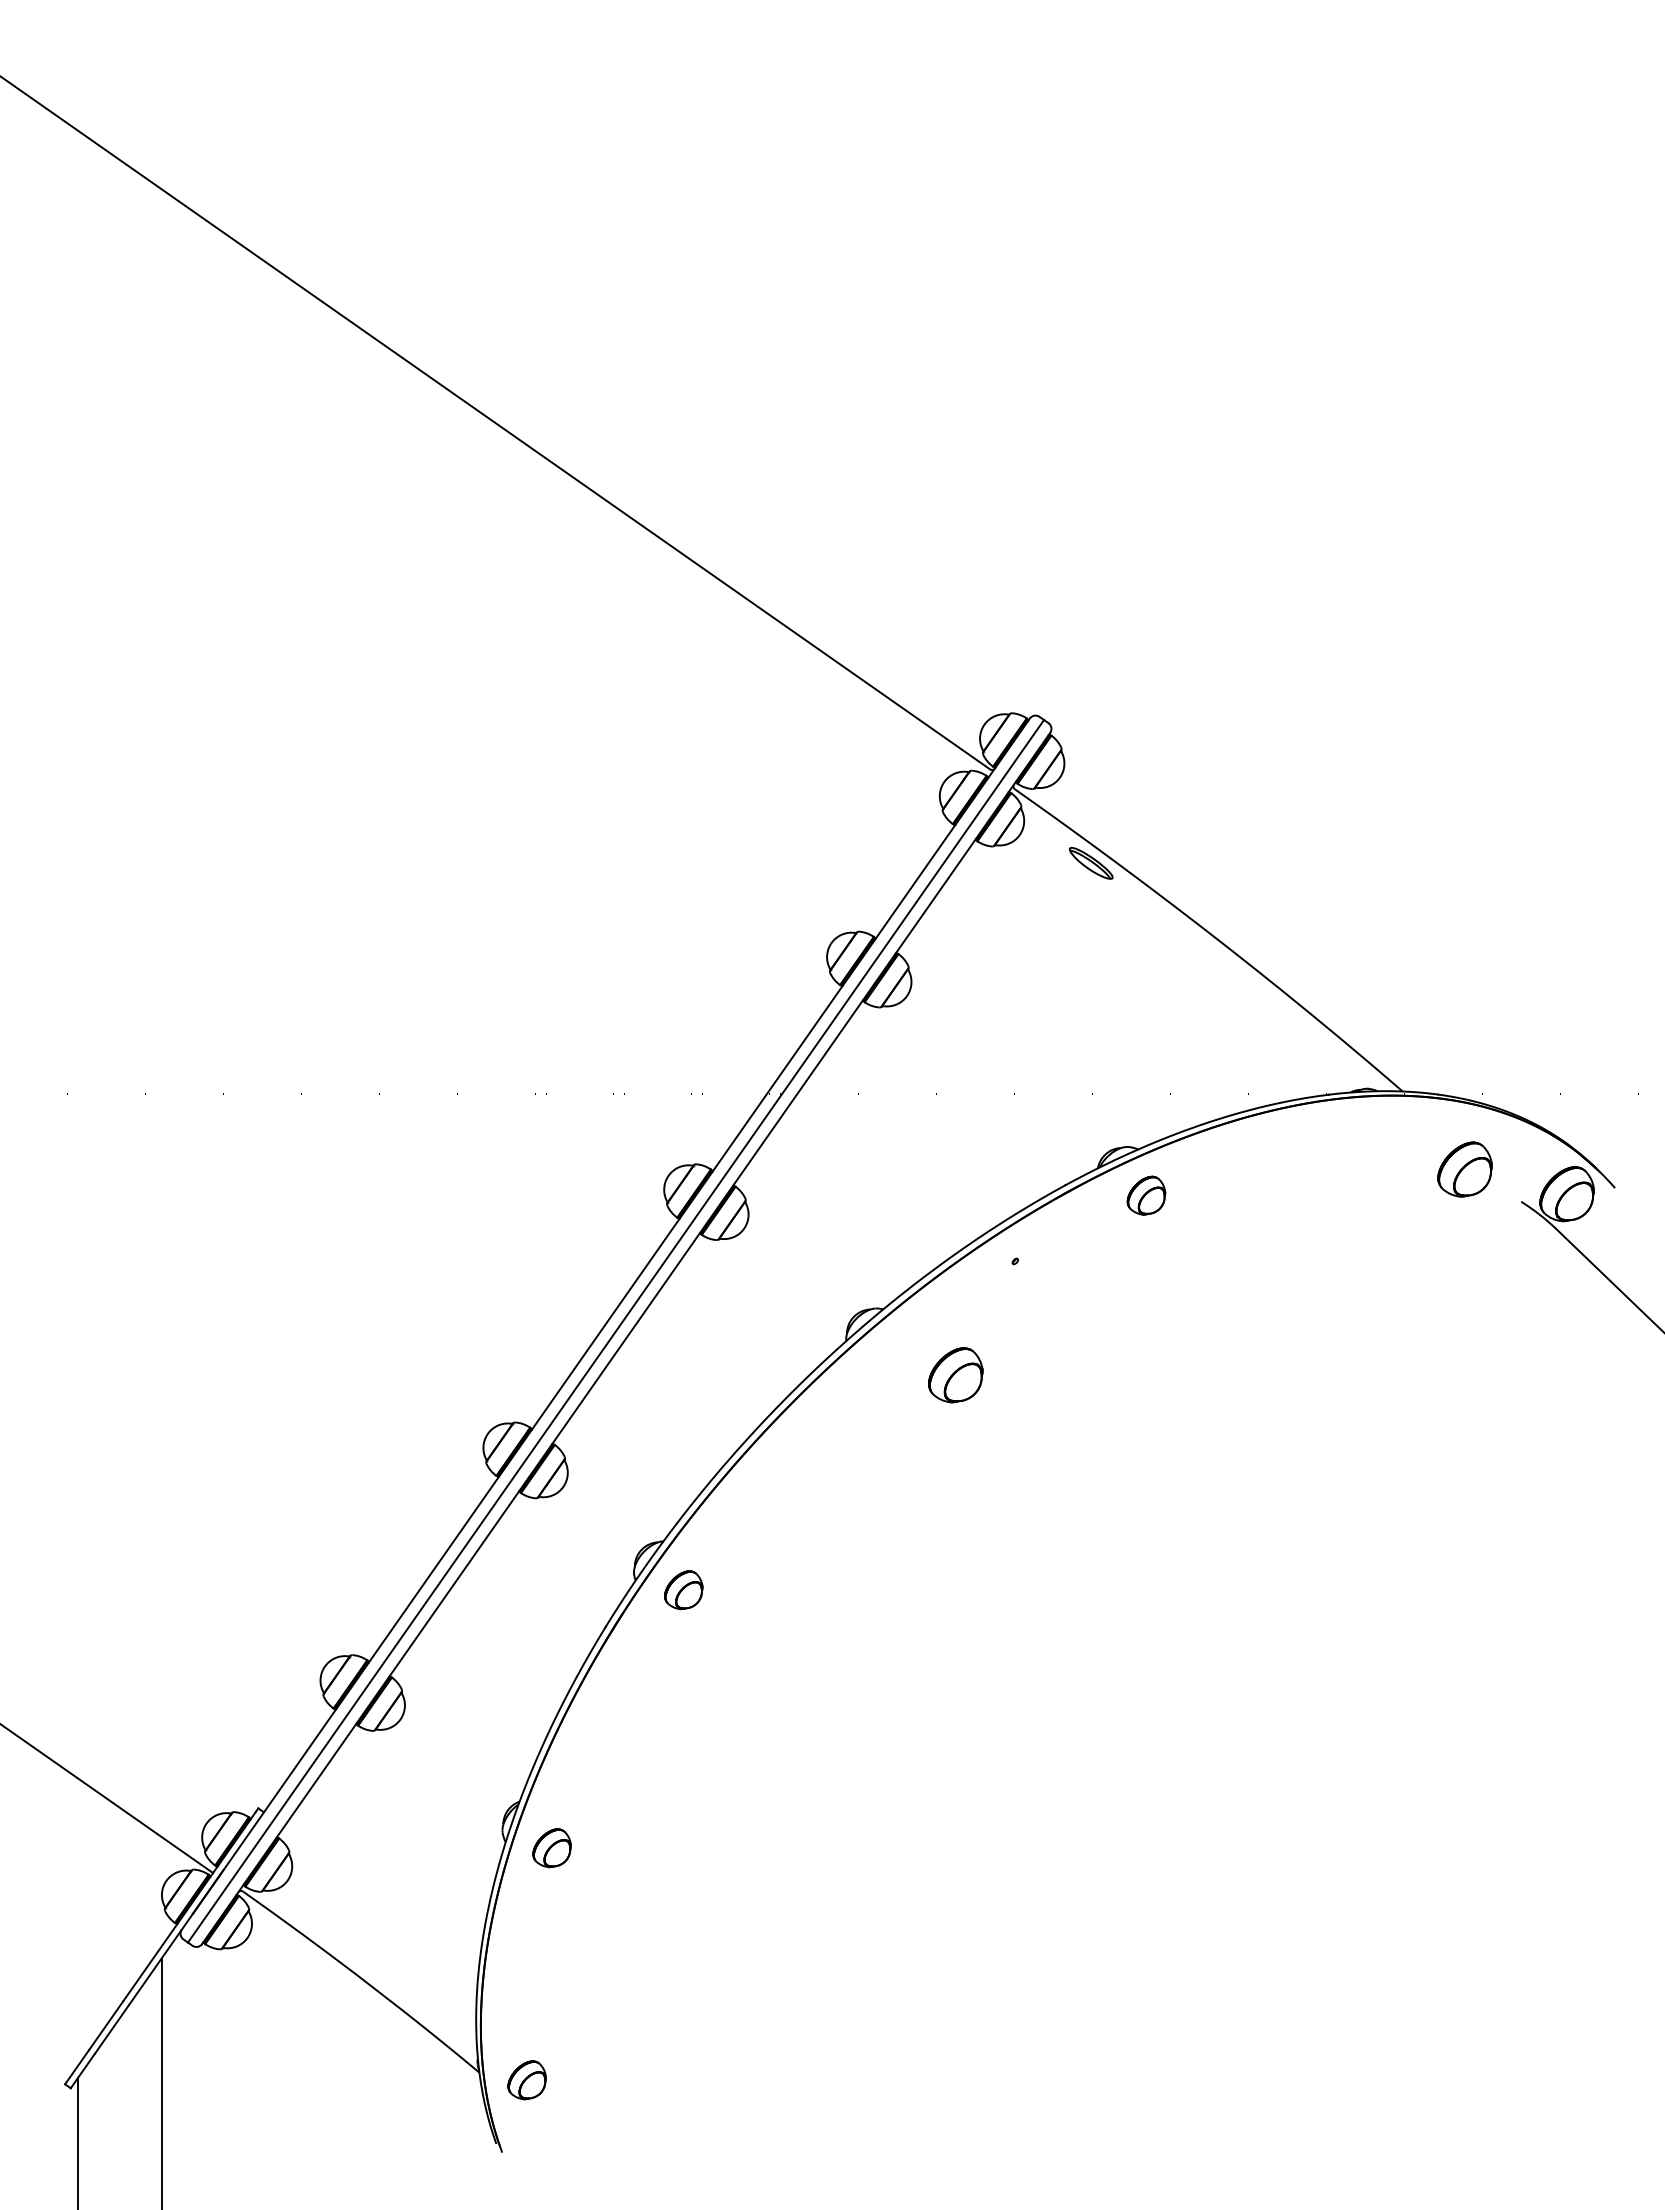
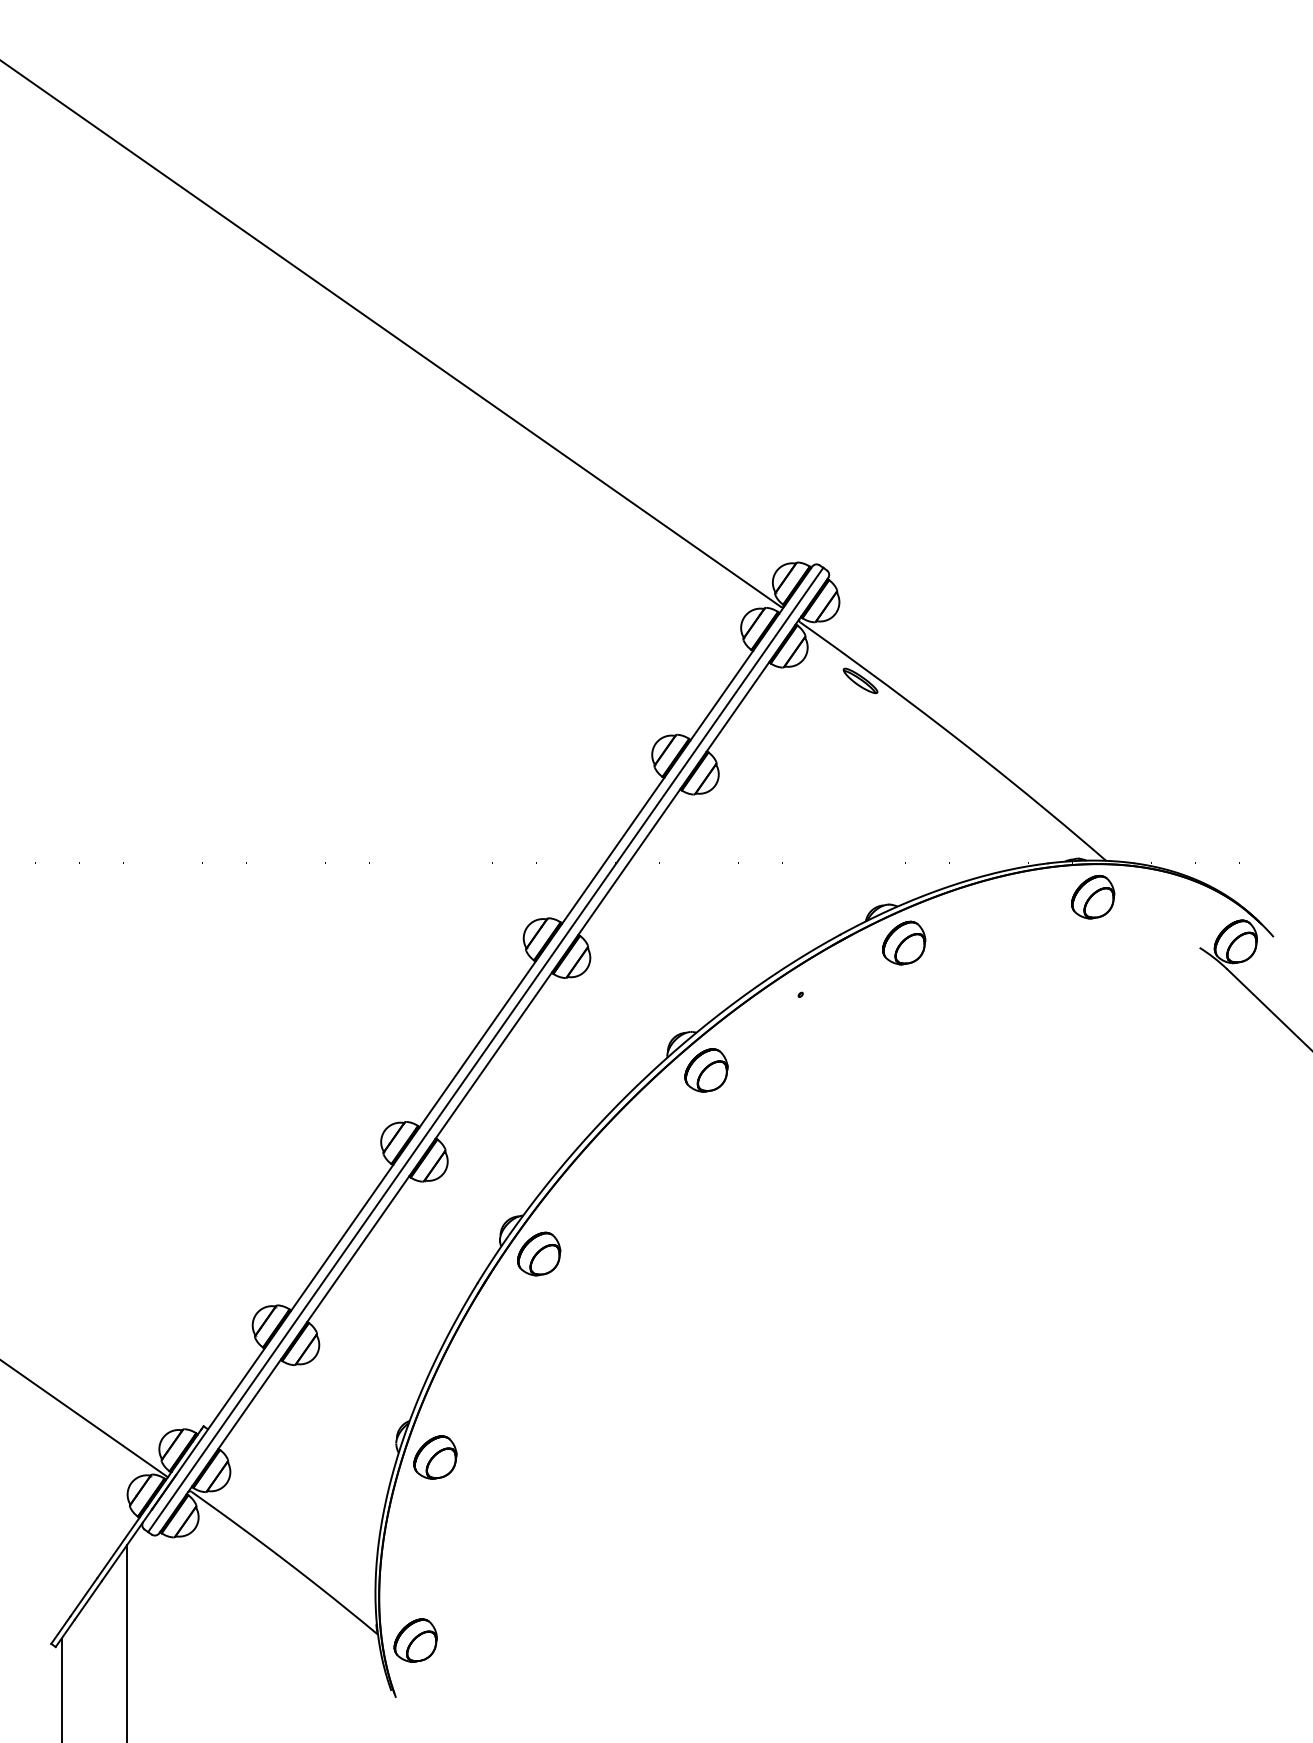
part: (1464, 1169) -> (1092, 897), moved
part: (1146, 1195) -> (904, 942), size x1.43
part: (955, 1375) -> (706, 1070), moved
part: (683, 1590) -> (538, 1254), size x1.43
part: (551, 1848) -> (434, 1457), size x1.43
part: (526, 2080) -> (415, 1640), size x1.43

